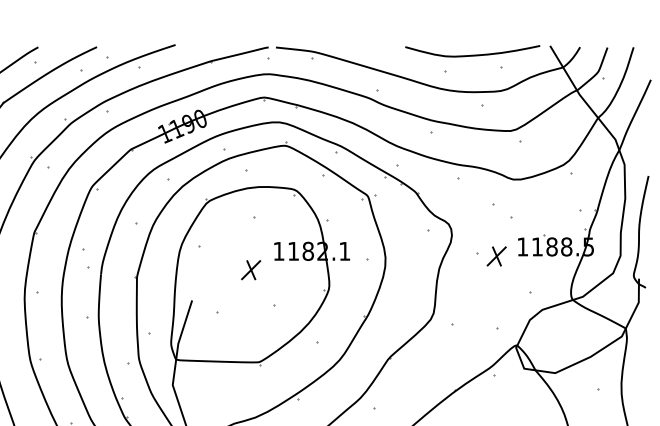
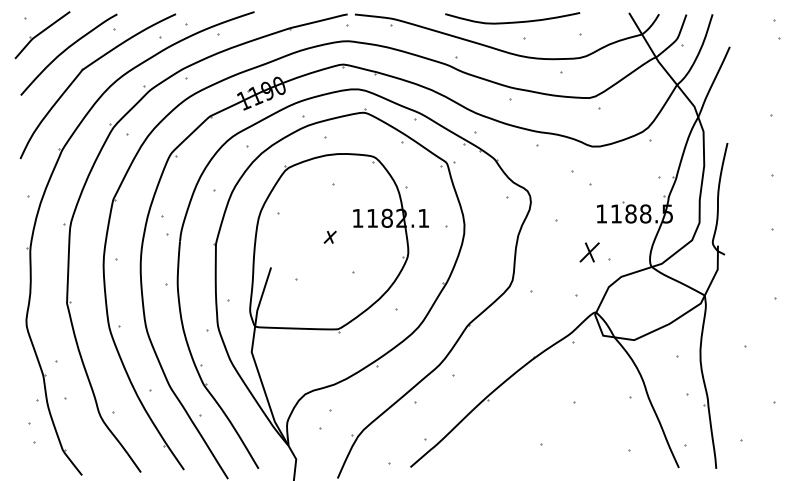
curve: (472, 54) -> (512, 21), moved
part: (496, 256) -> (589, 252), moved
part: (251, 270) -> (330, 237), size x0.6

